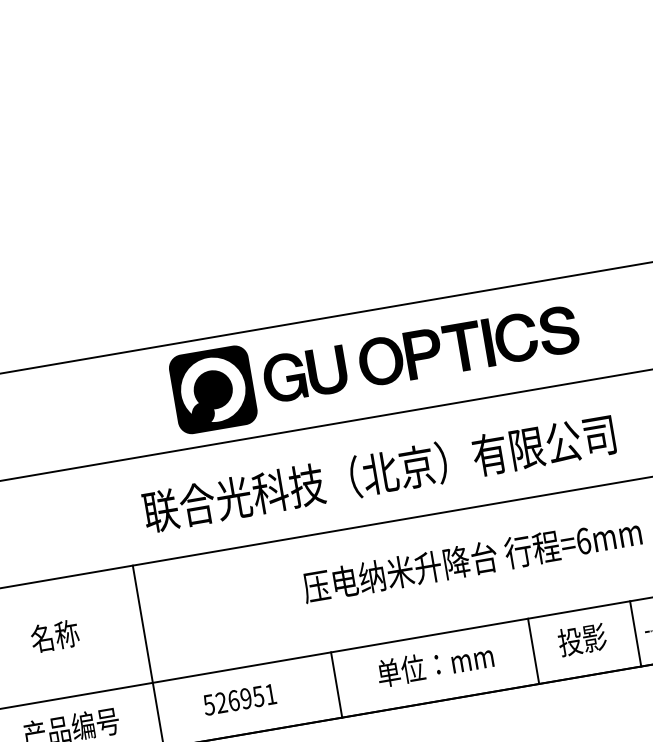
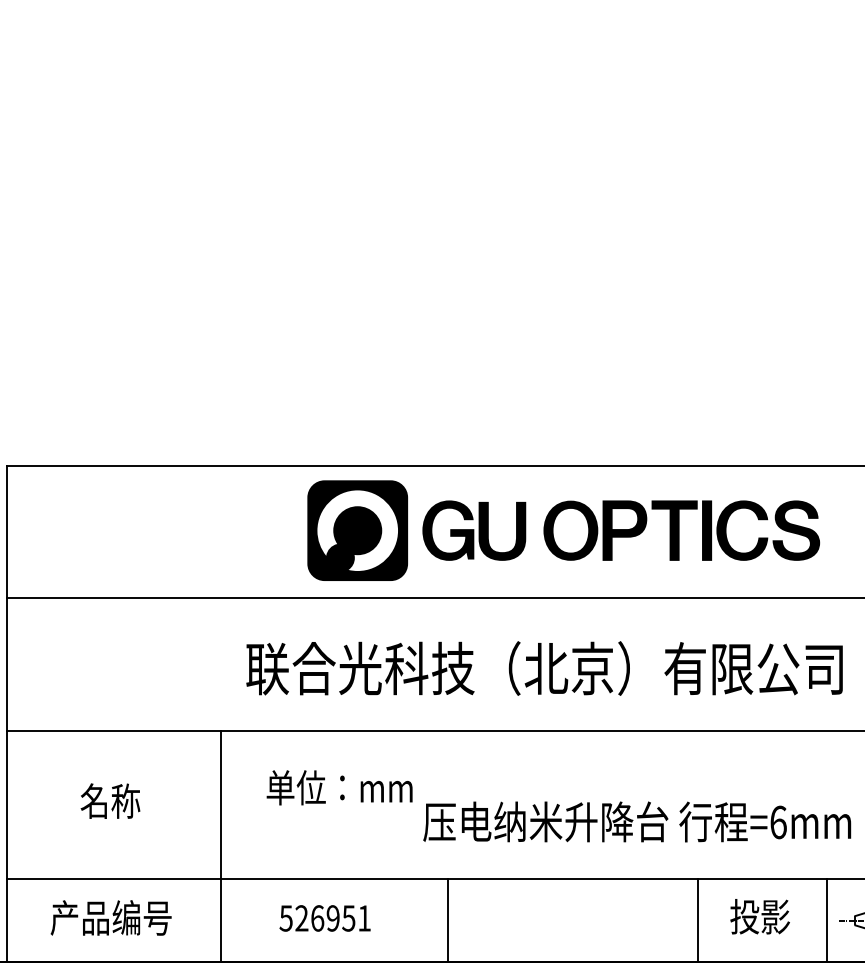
text: (472, 559) -> (637, 821), moved
part: (436, 659) -> (341, 781), moved

